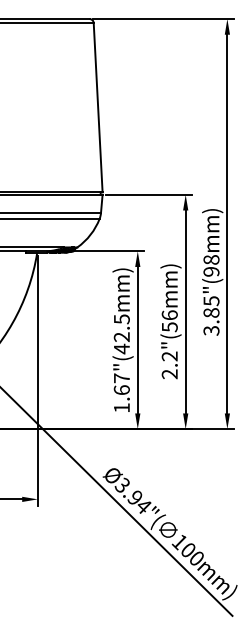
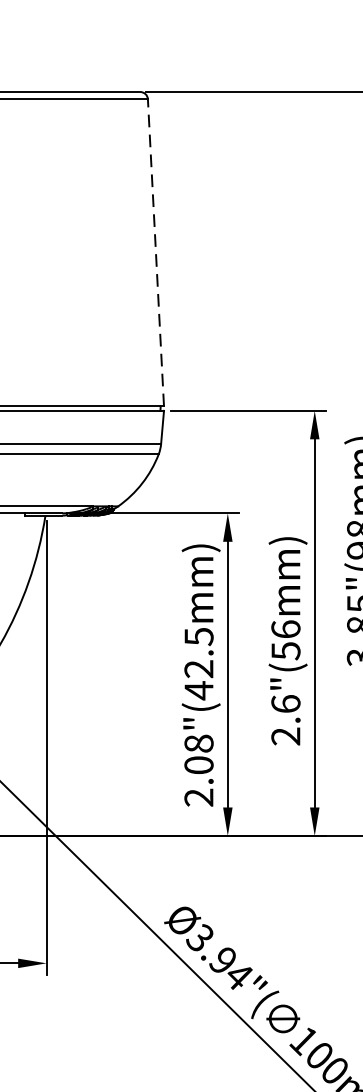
line: (98, 107) -> (156, 252), solid -> dashed
text: (169, 356) -> (285, 704), 2.2"(56mm) -> 2.6"(56mm)
text: (121, 392) -> (198, 769), 1.67"(42.5mm) -> 2.08"(42.5mm)

